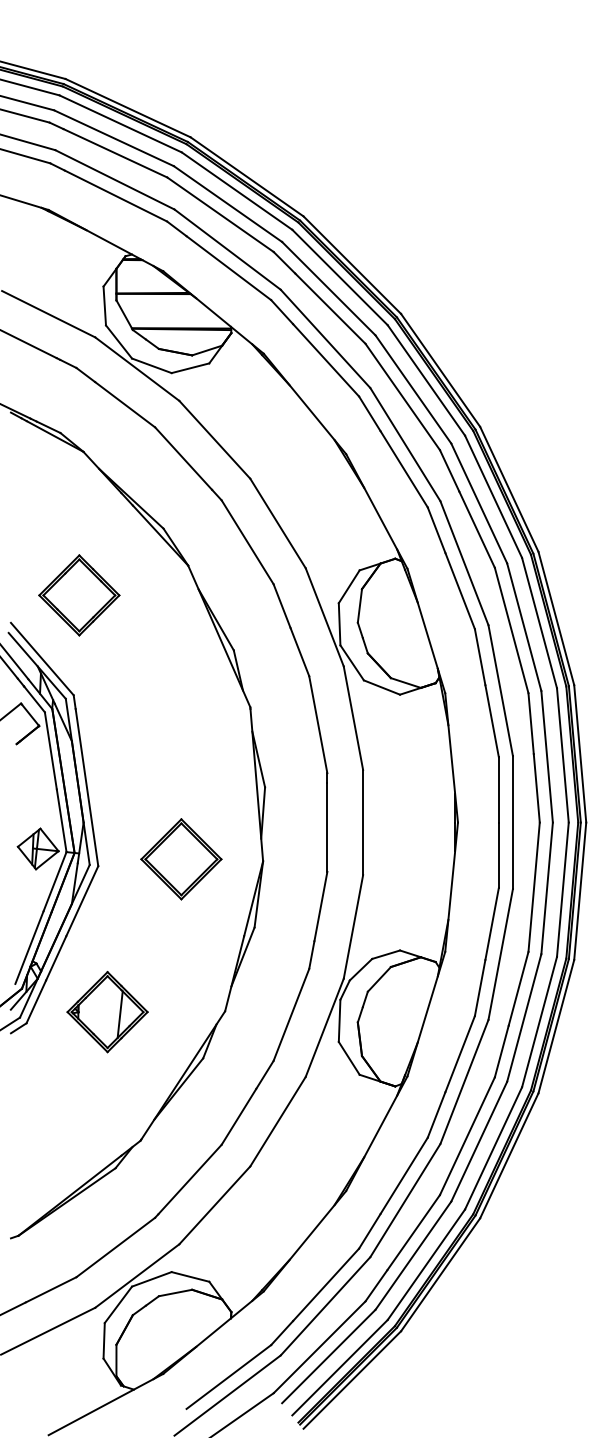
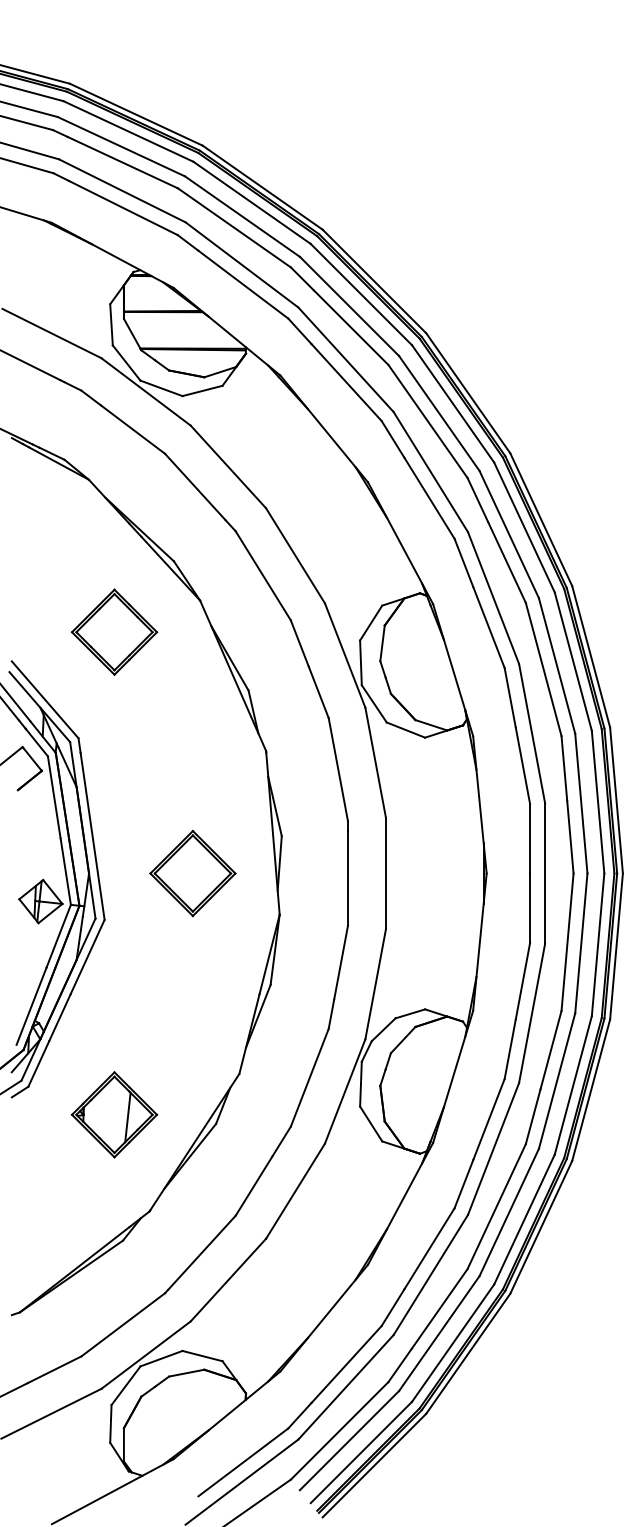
part: (79, 594) -> (114, 631), moved
part: (181, 859) -> (192, 873), moved
part: (107, 1011) -> (114, 1114), moved

